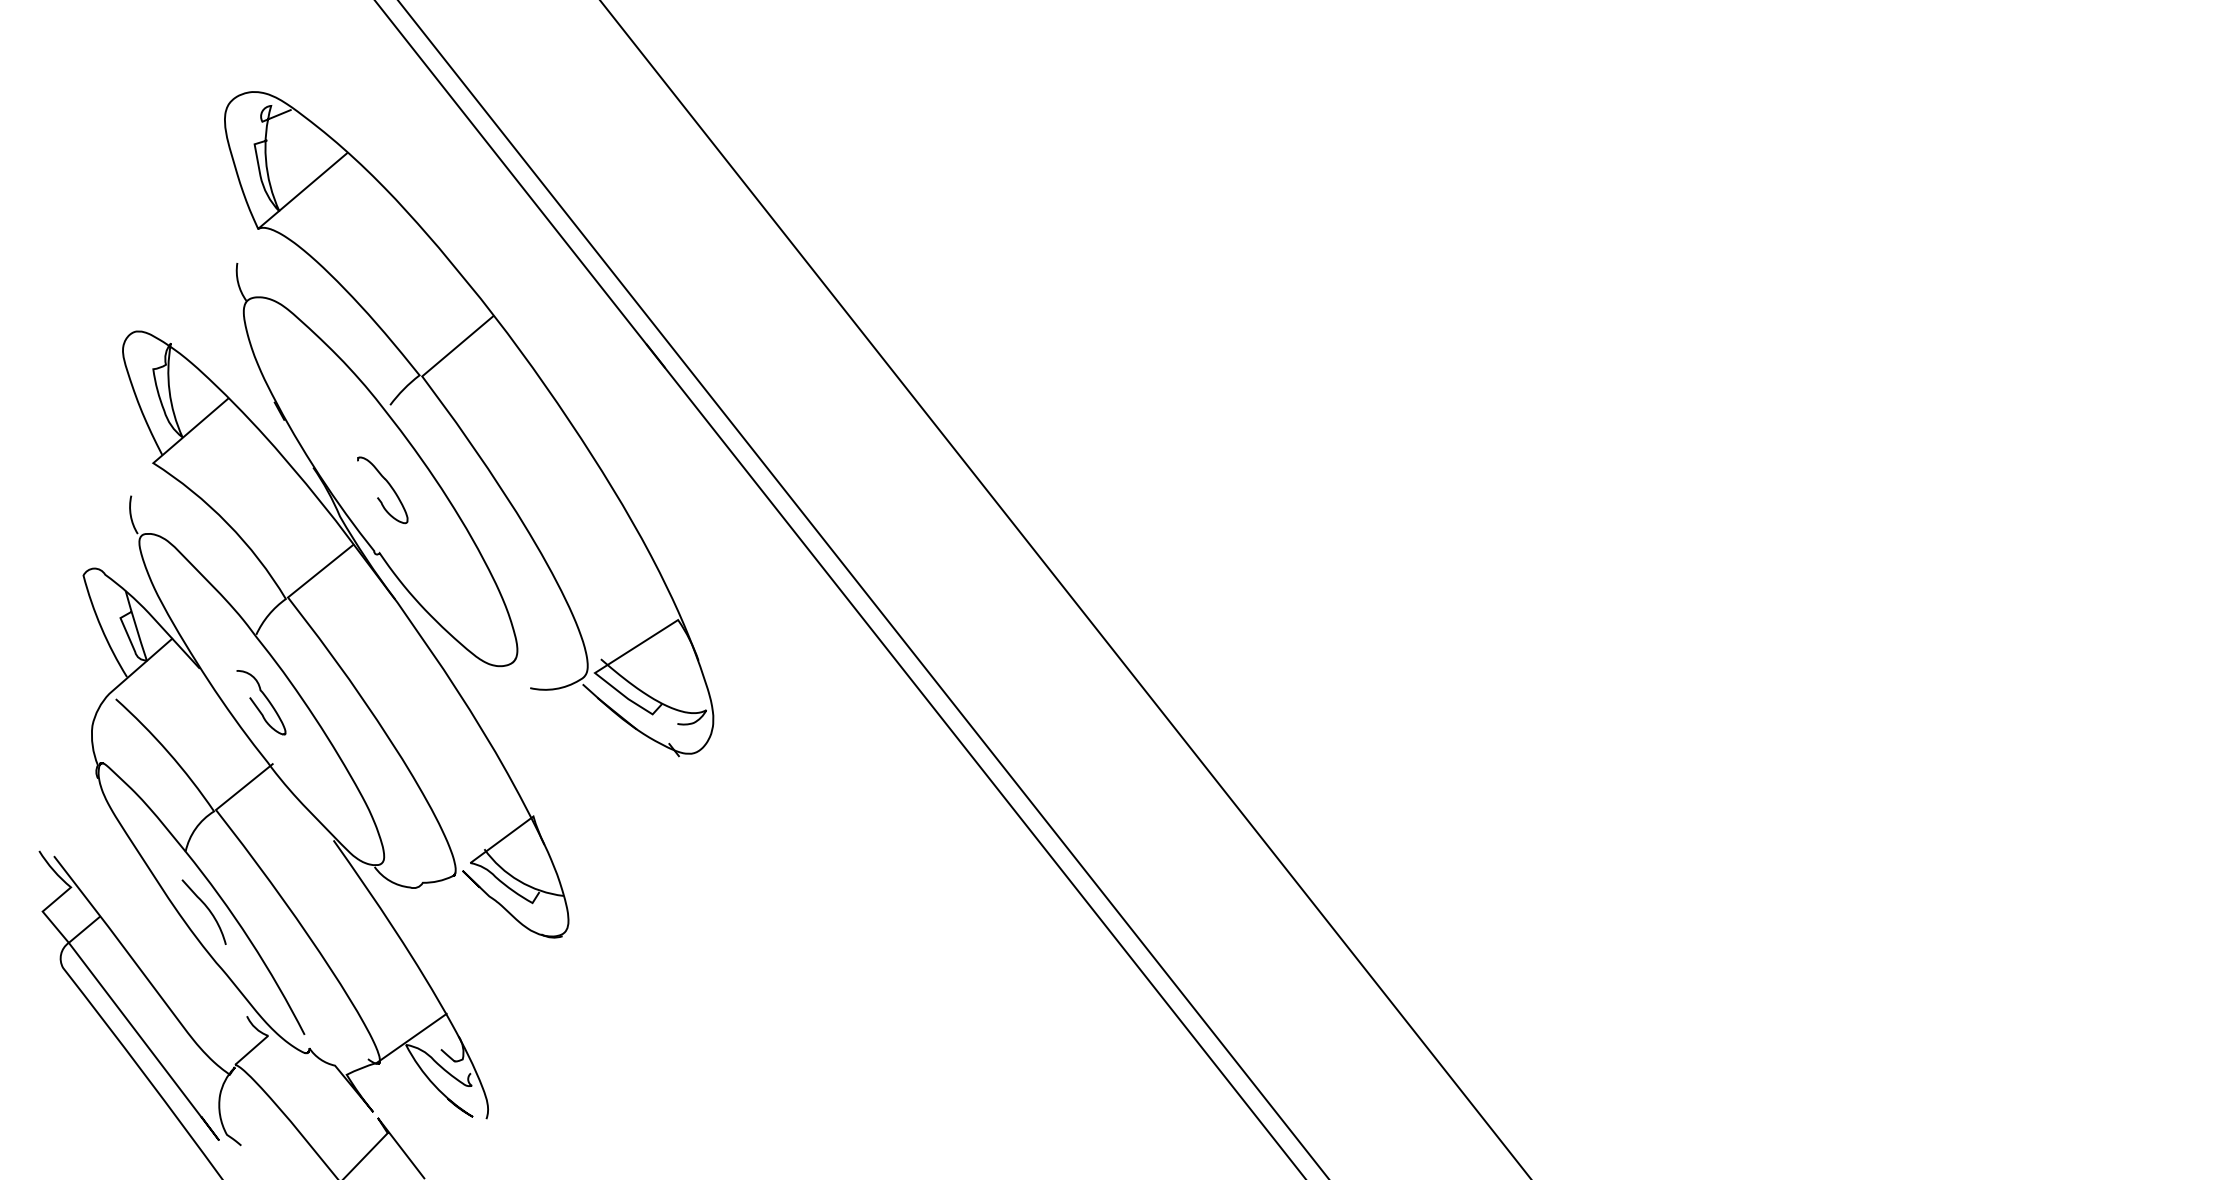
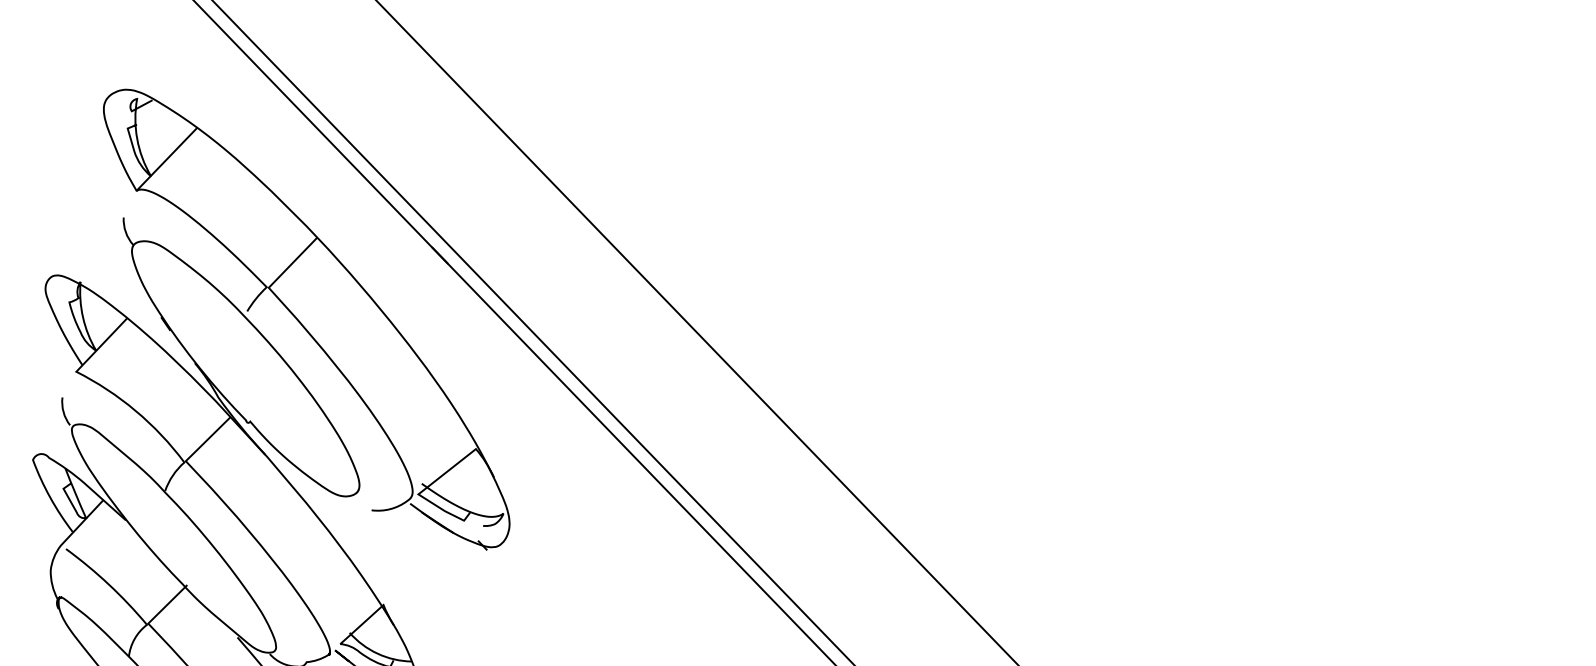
curve: (389, 486) -> (252, 371), removed
curve: (265, 698) -> (176, 537), removed

